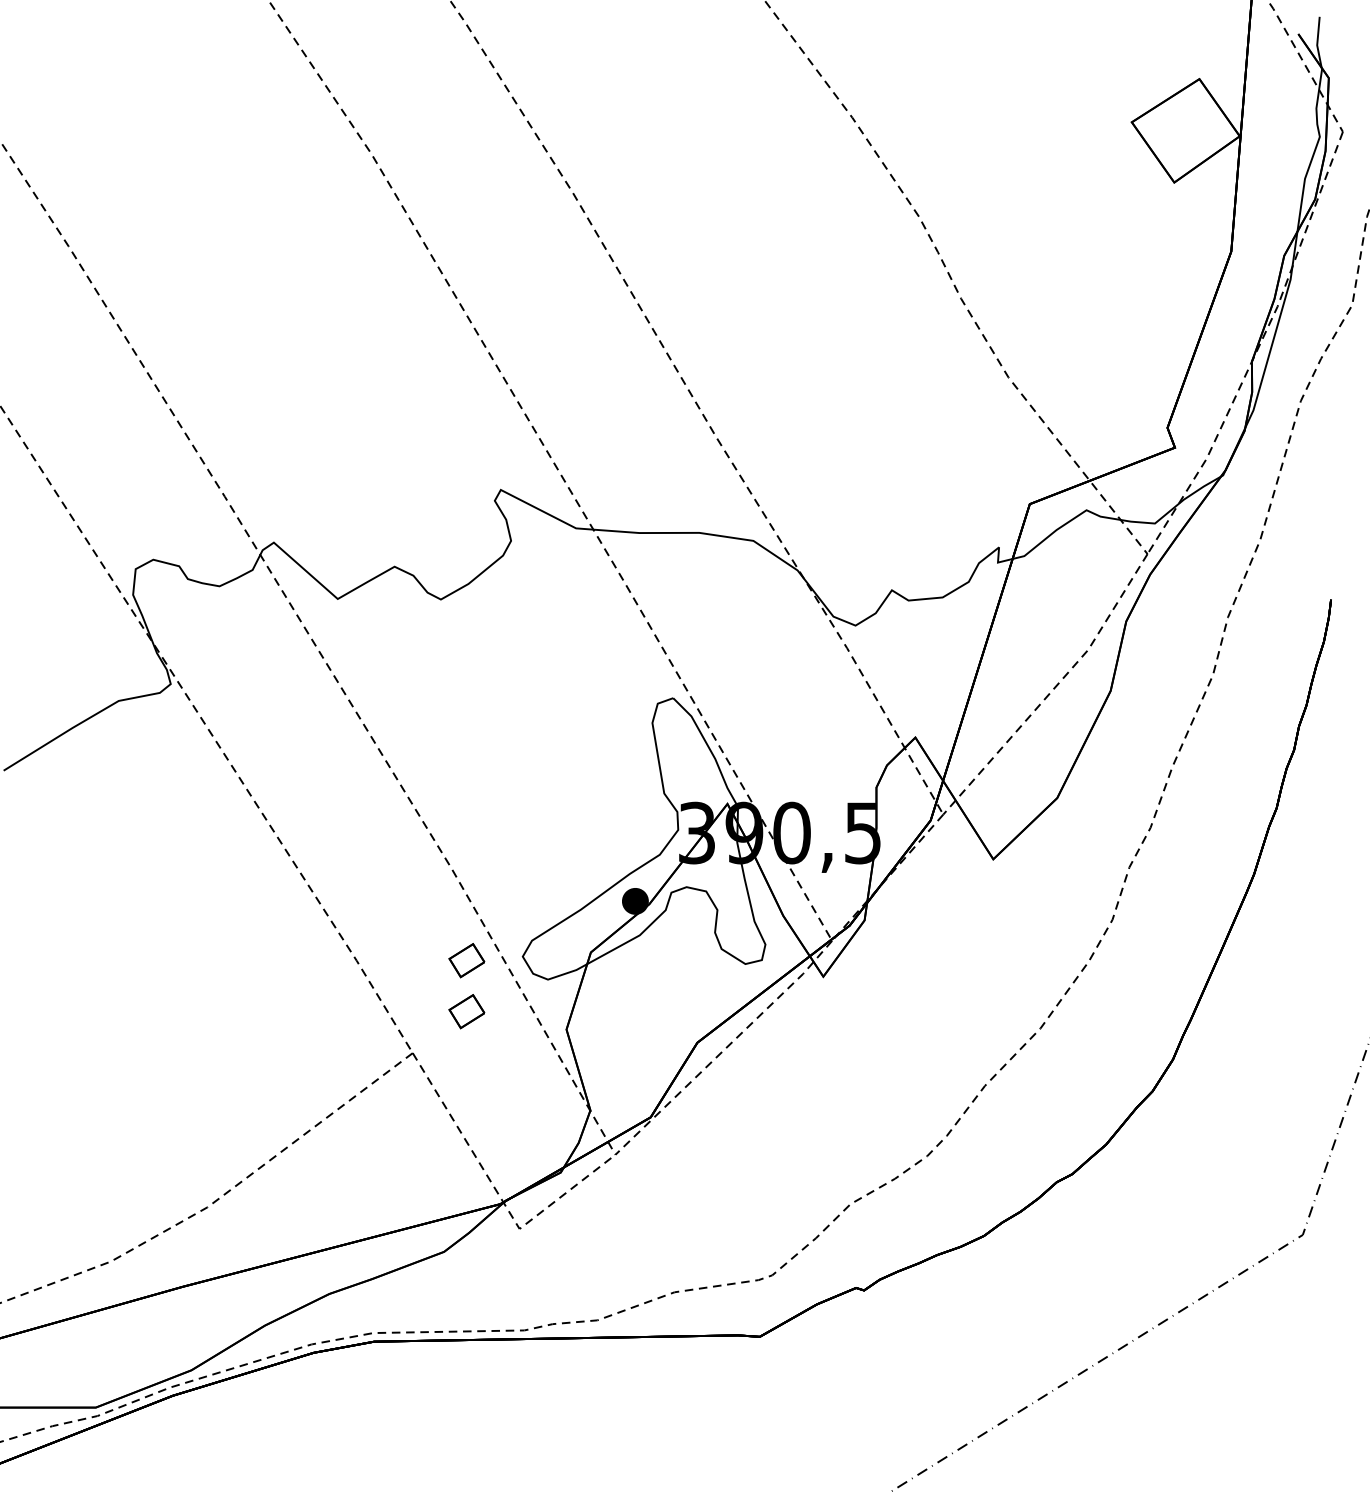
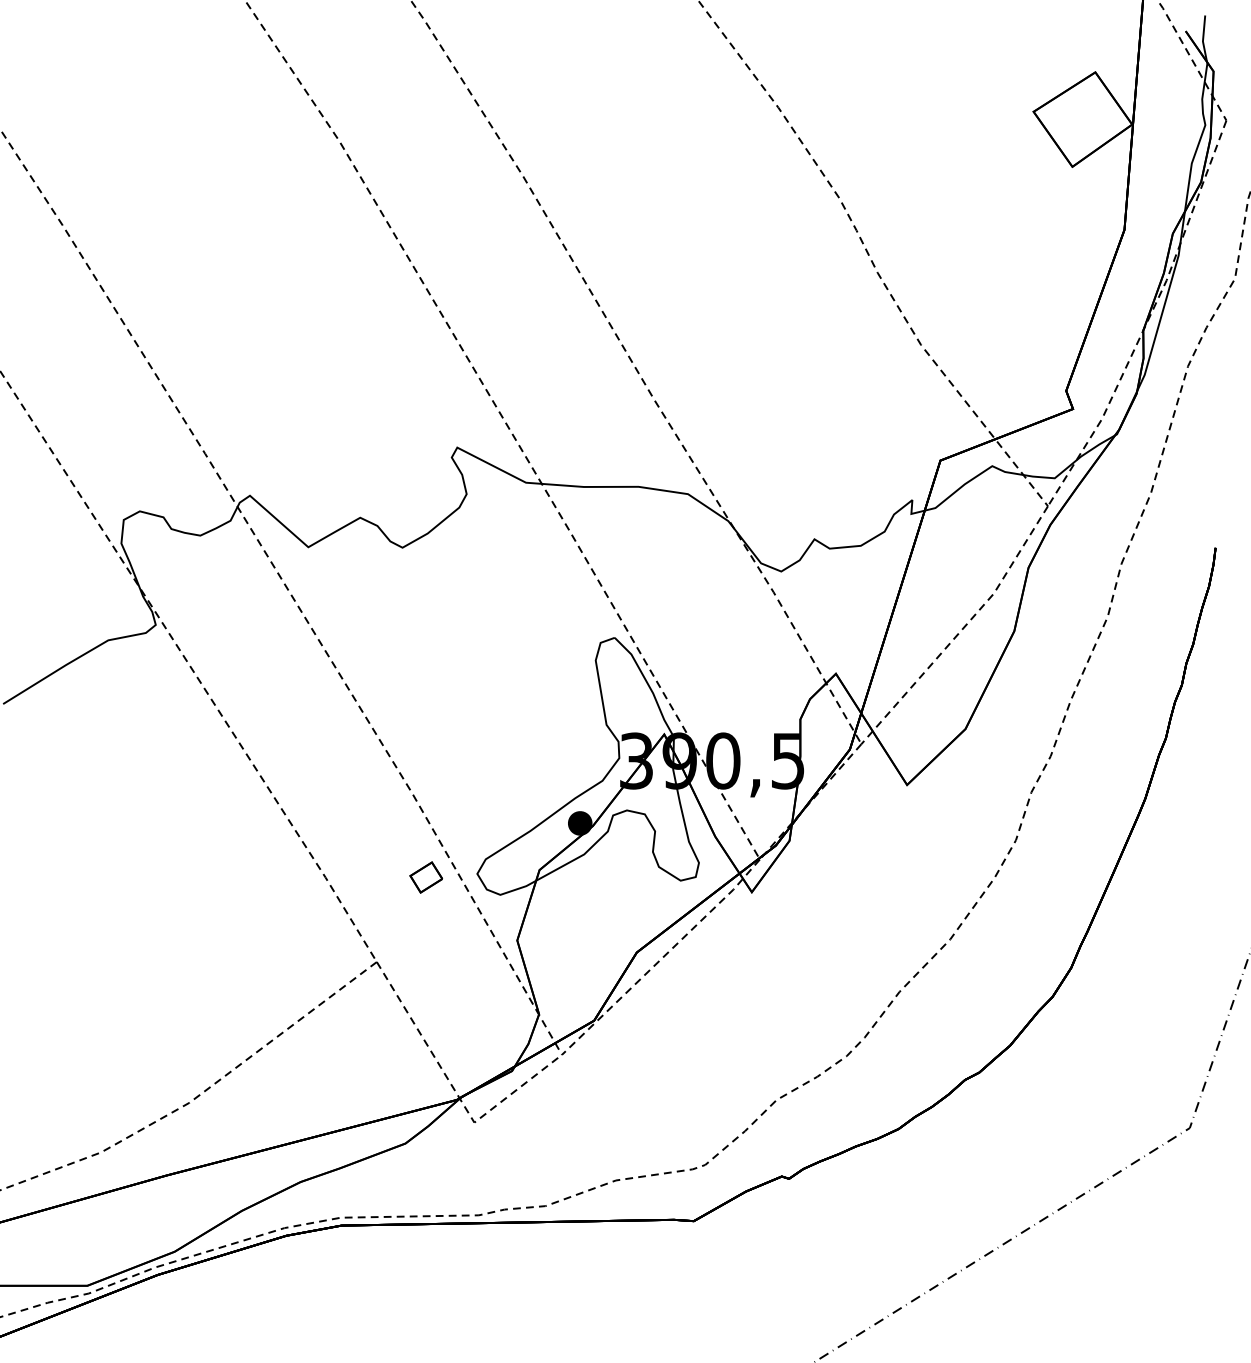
part: (466, 1011) -> (425, 924), removed

